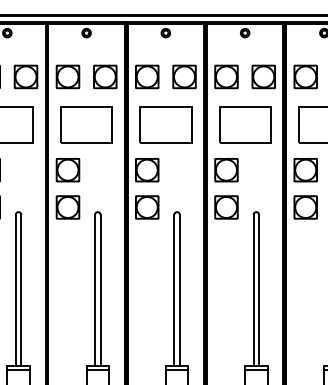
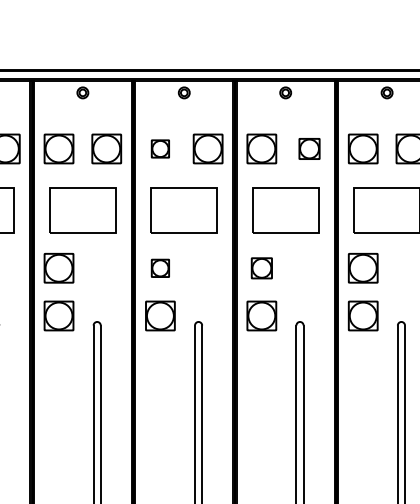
part: (147, 76) -> (160, 148), size x0.6
part: (263, 76) -> (309, 148), size x0.7
part: (147, 170) -> (160, 268), size x0.6
part: (226, 170) -> (261, 268), size x0.7

